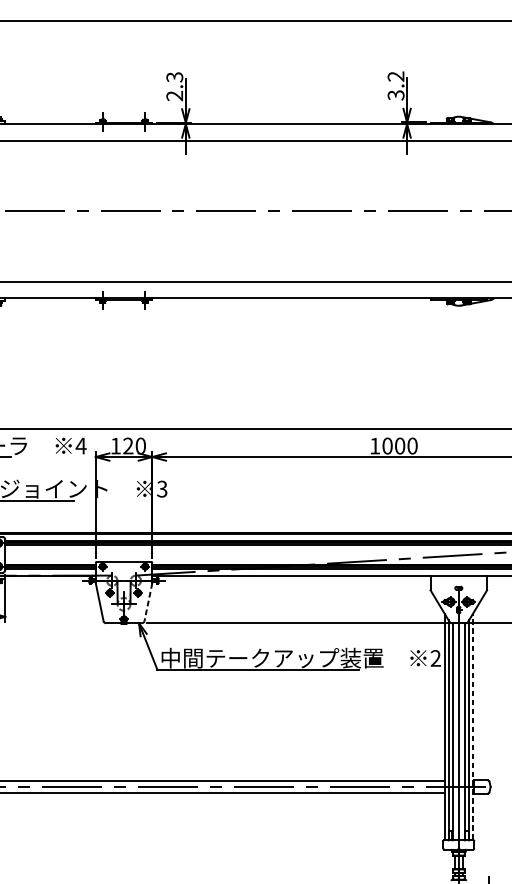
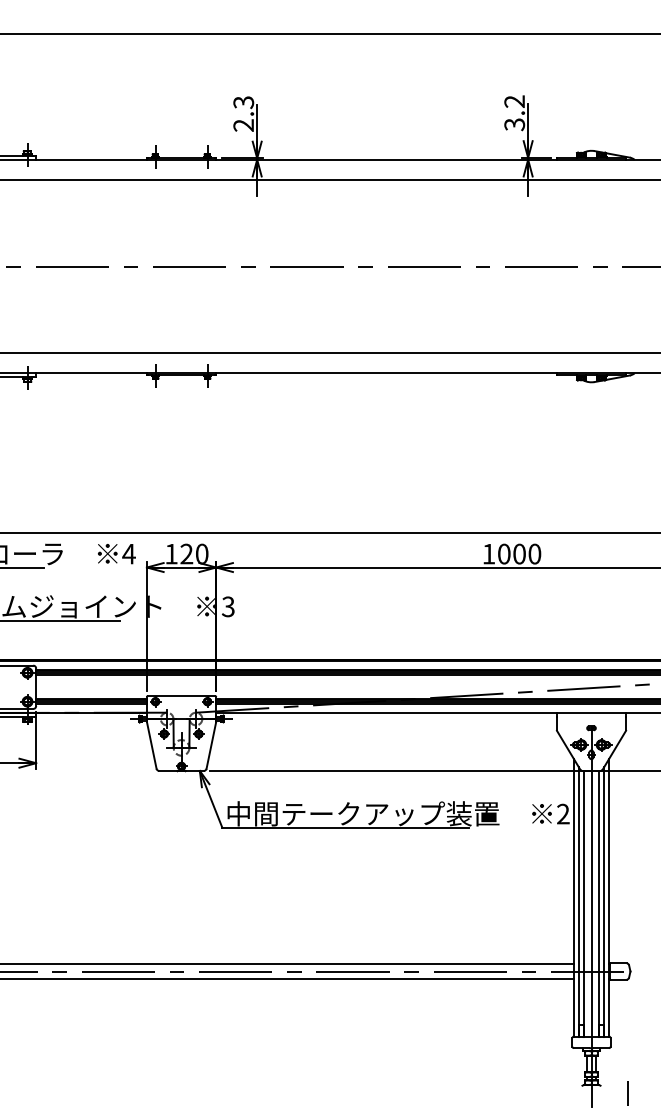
line: (148, 602) -> (211, 745), dashed -> solid
line: (472, 727) -> (608, 898), dashed -> solid

